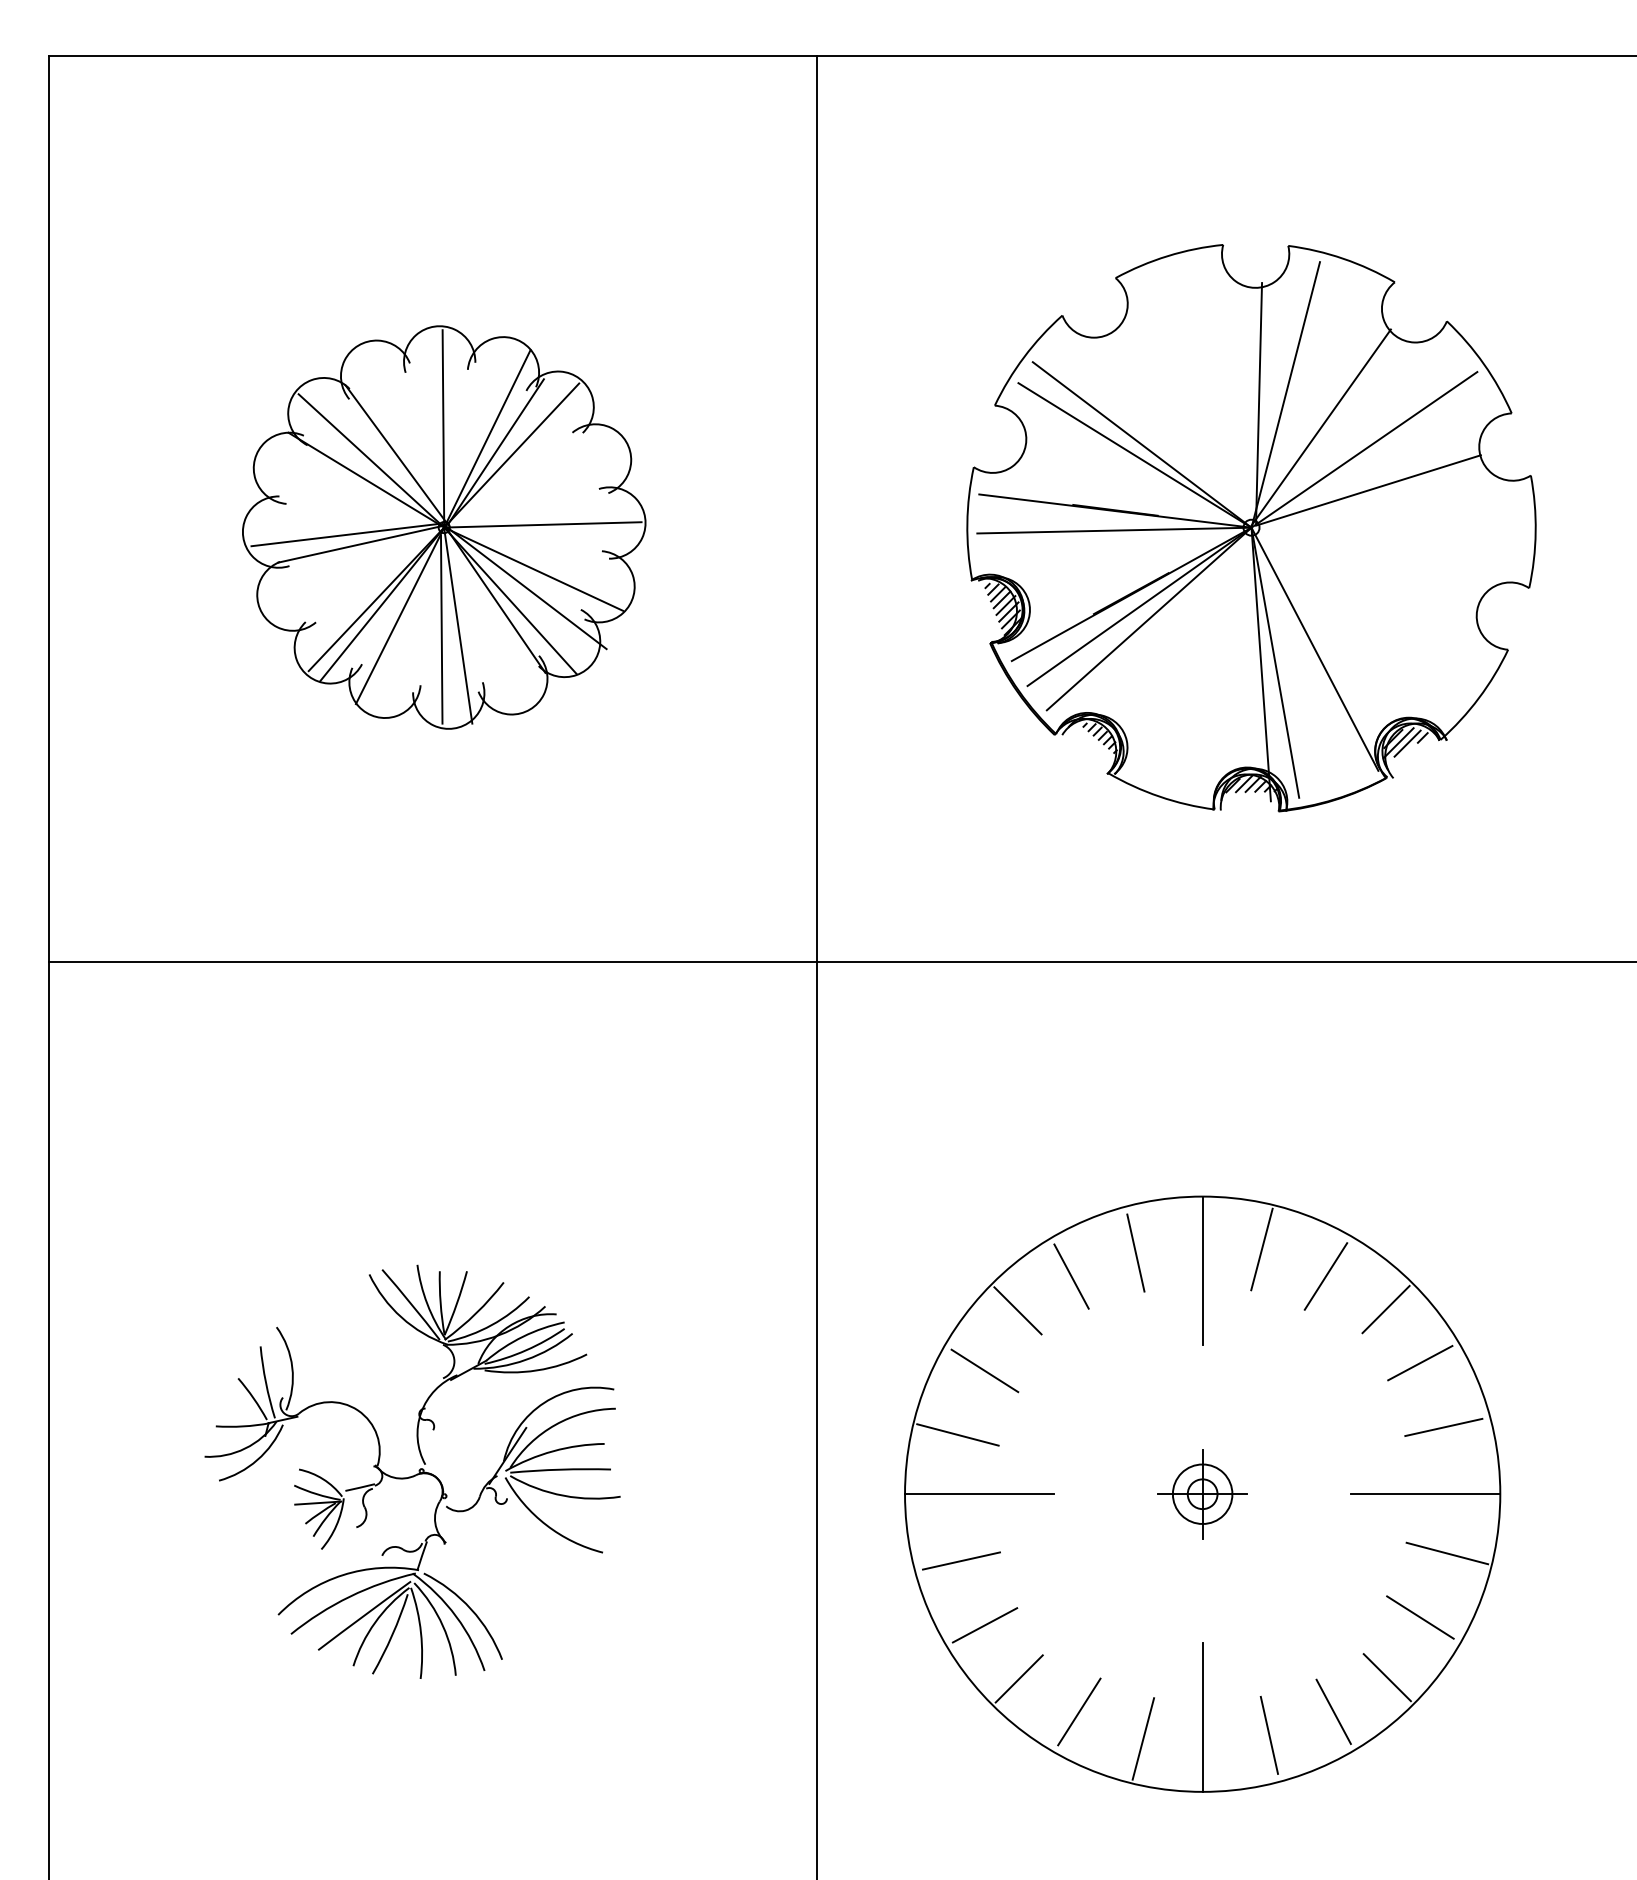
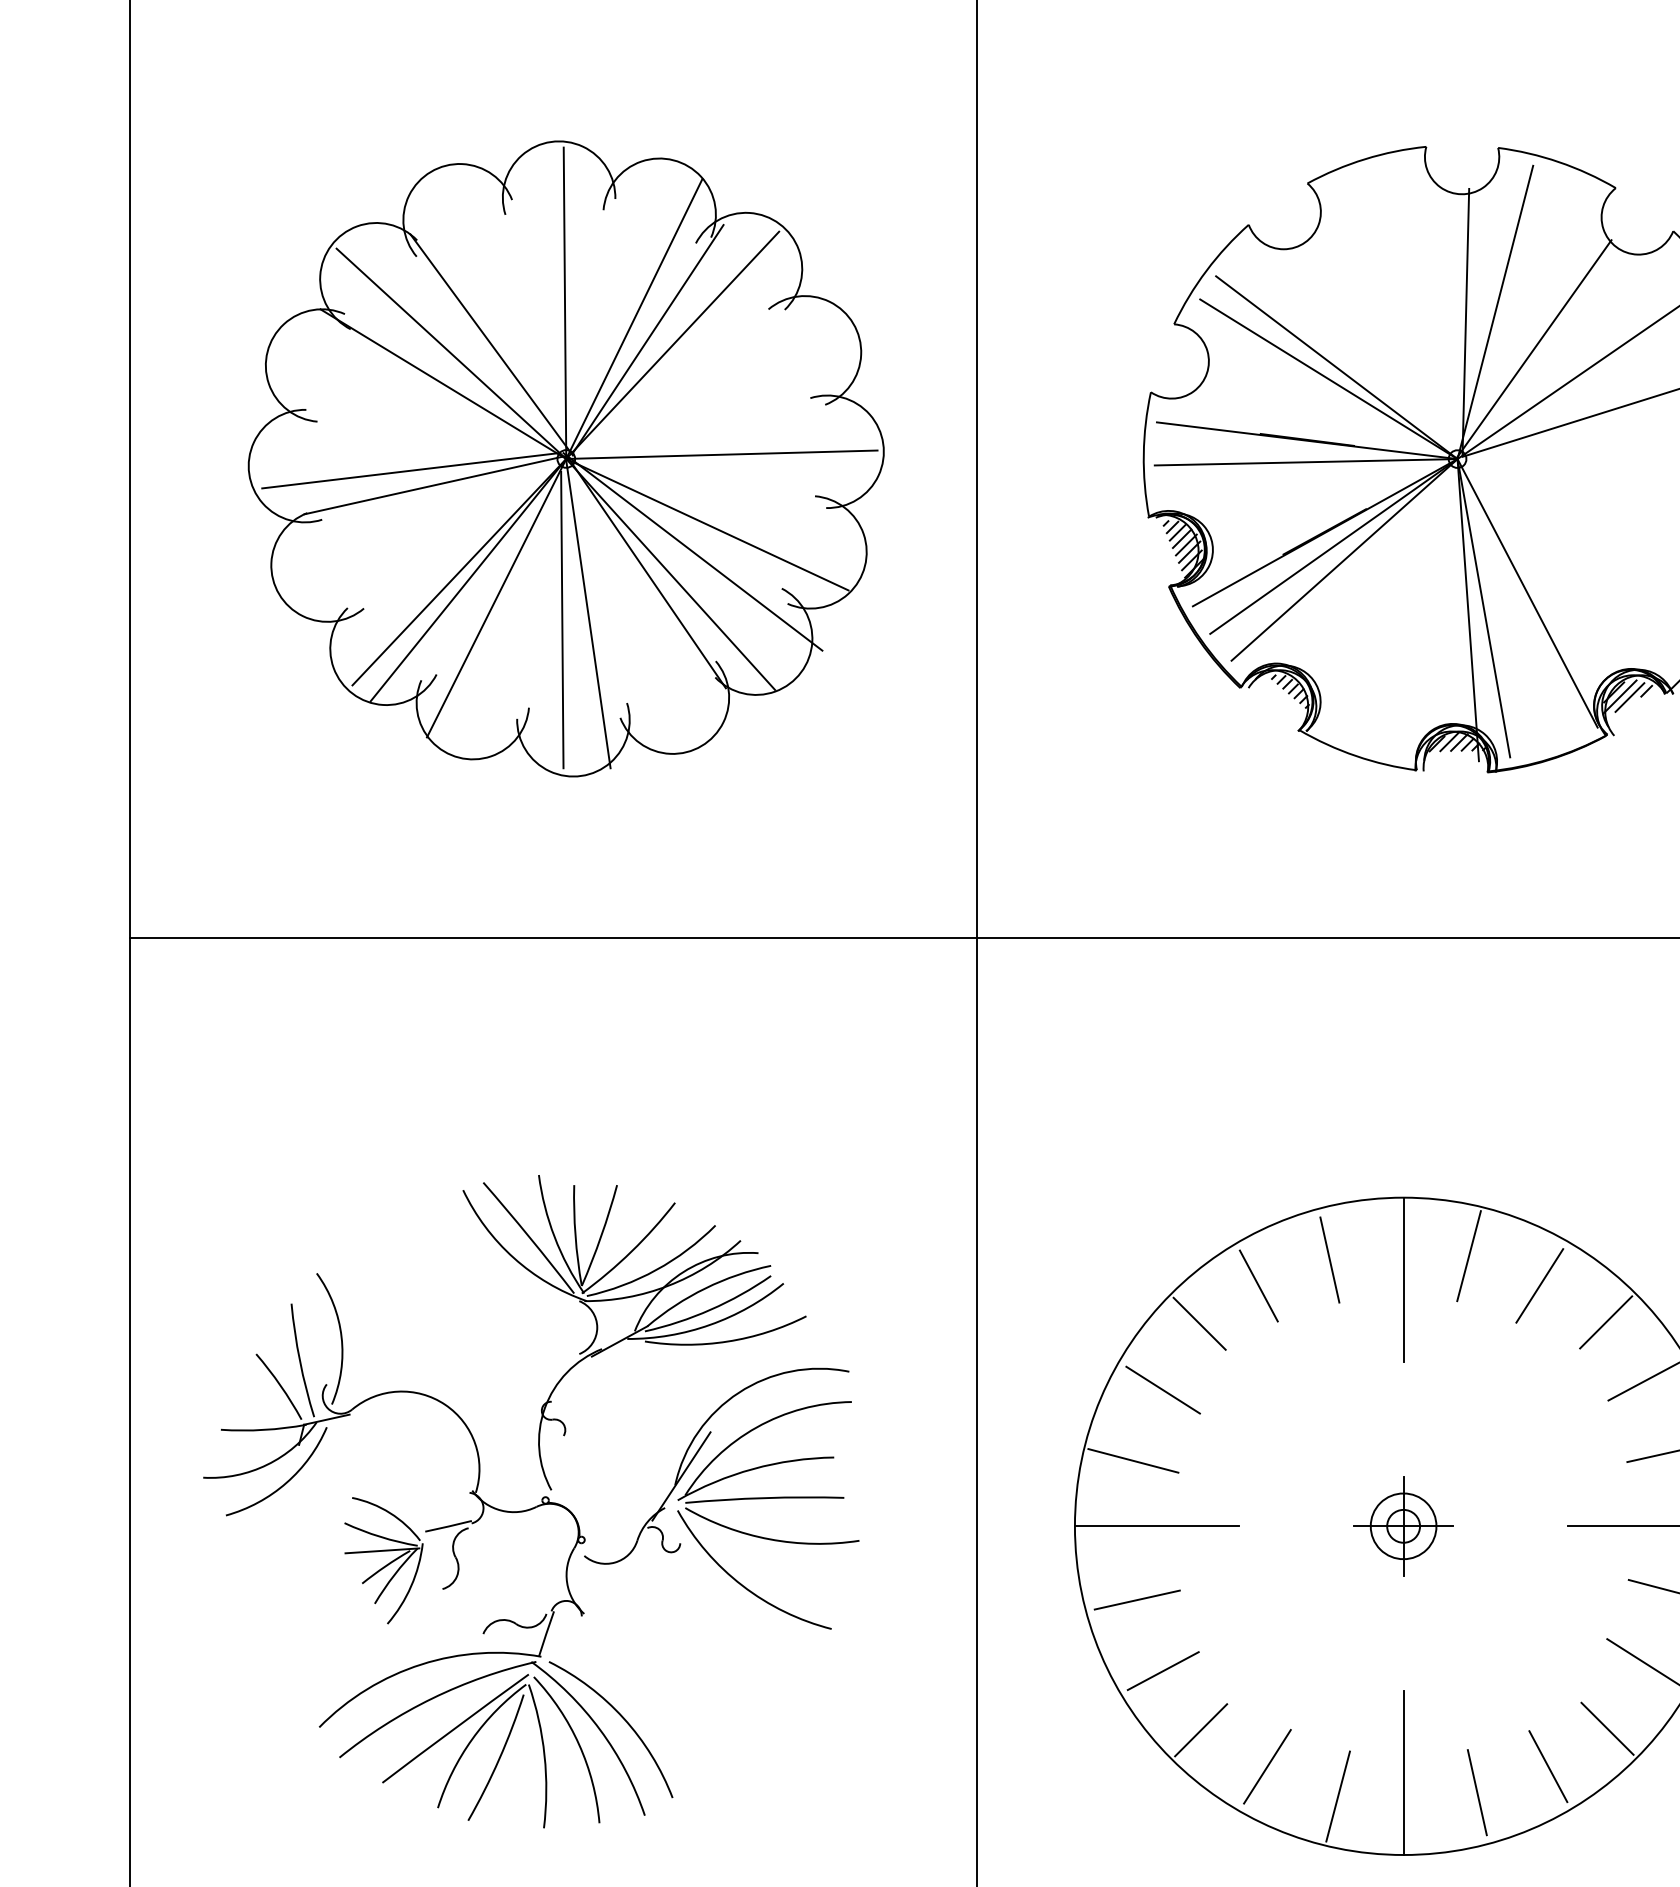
part: (443, 527) -> (565, 458), size x1.43
part: (412, 1471) -> (531, 1501), size x1.43

